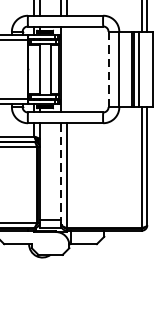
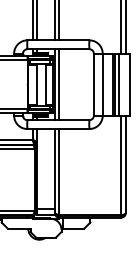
line: (66, 69) -> (59, 84), added
line: (108, 70) -> (93, 85), dashed -> solid
line: (60, 171) -> (54, 168), dashed -> solid

